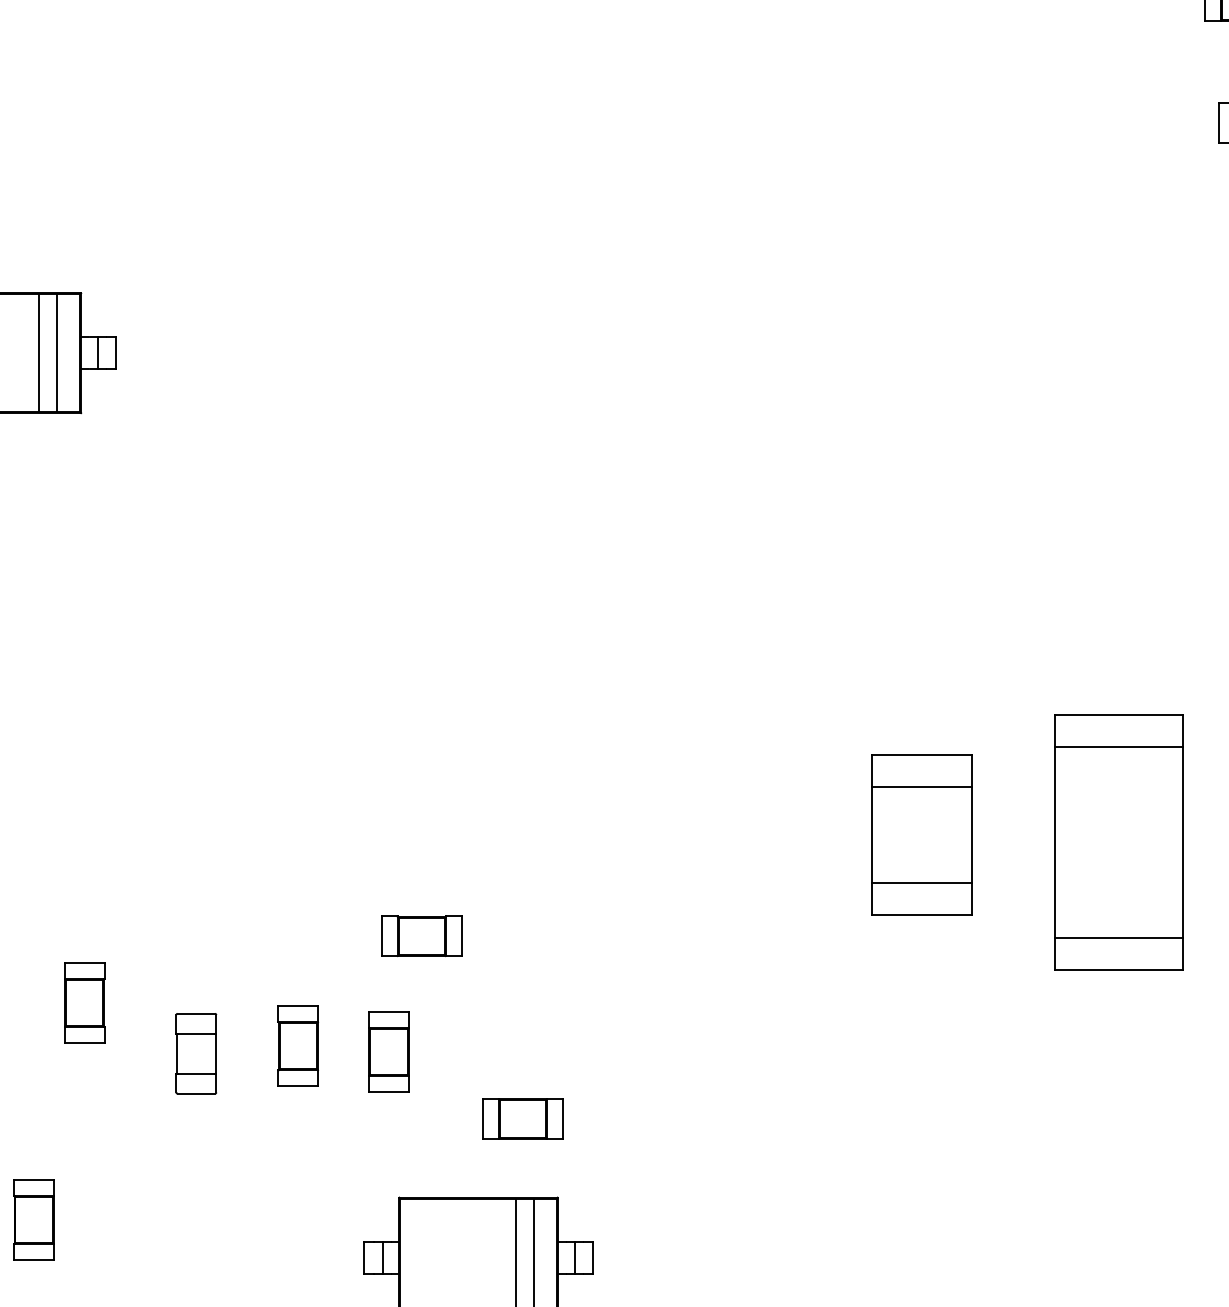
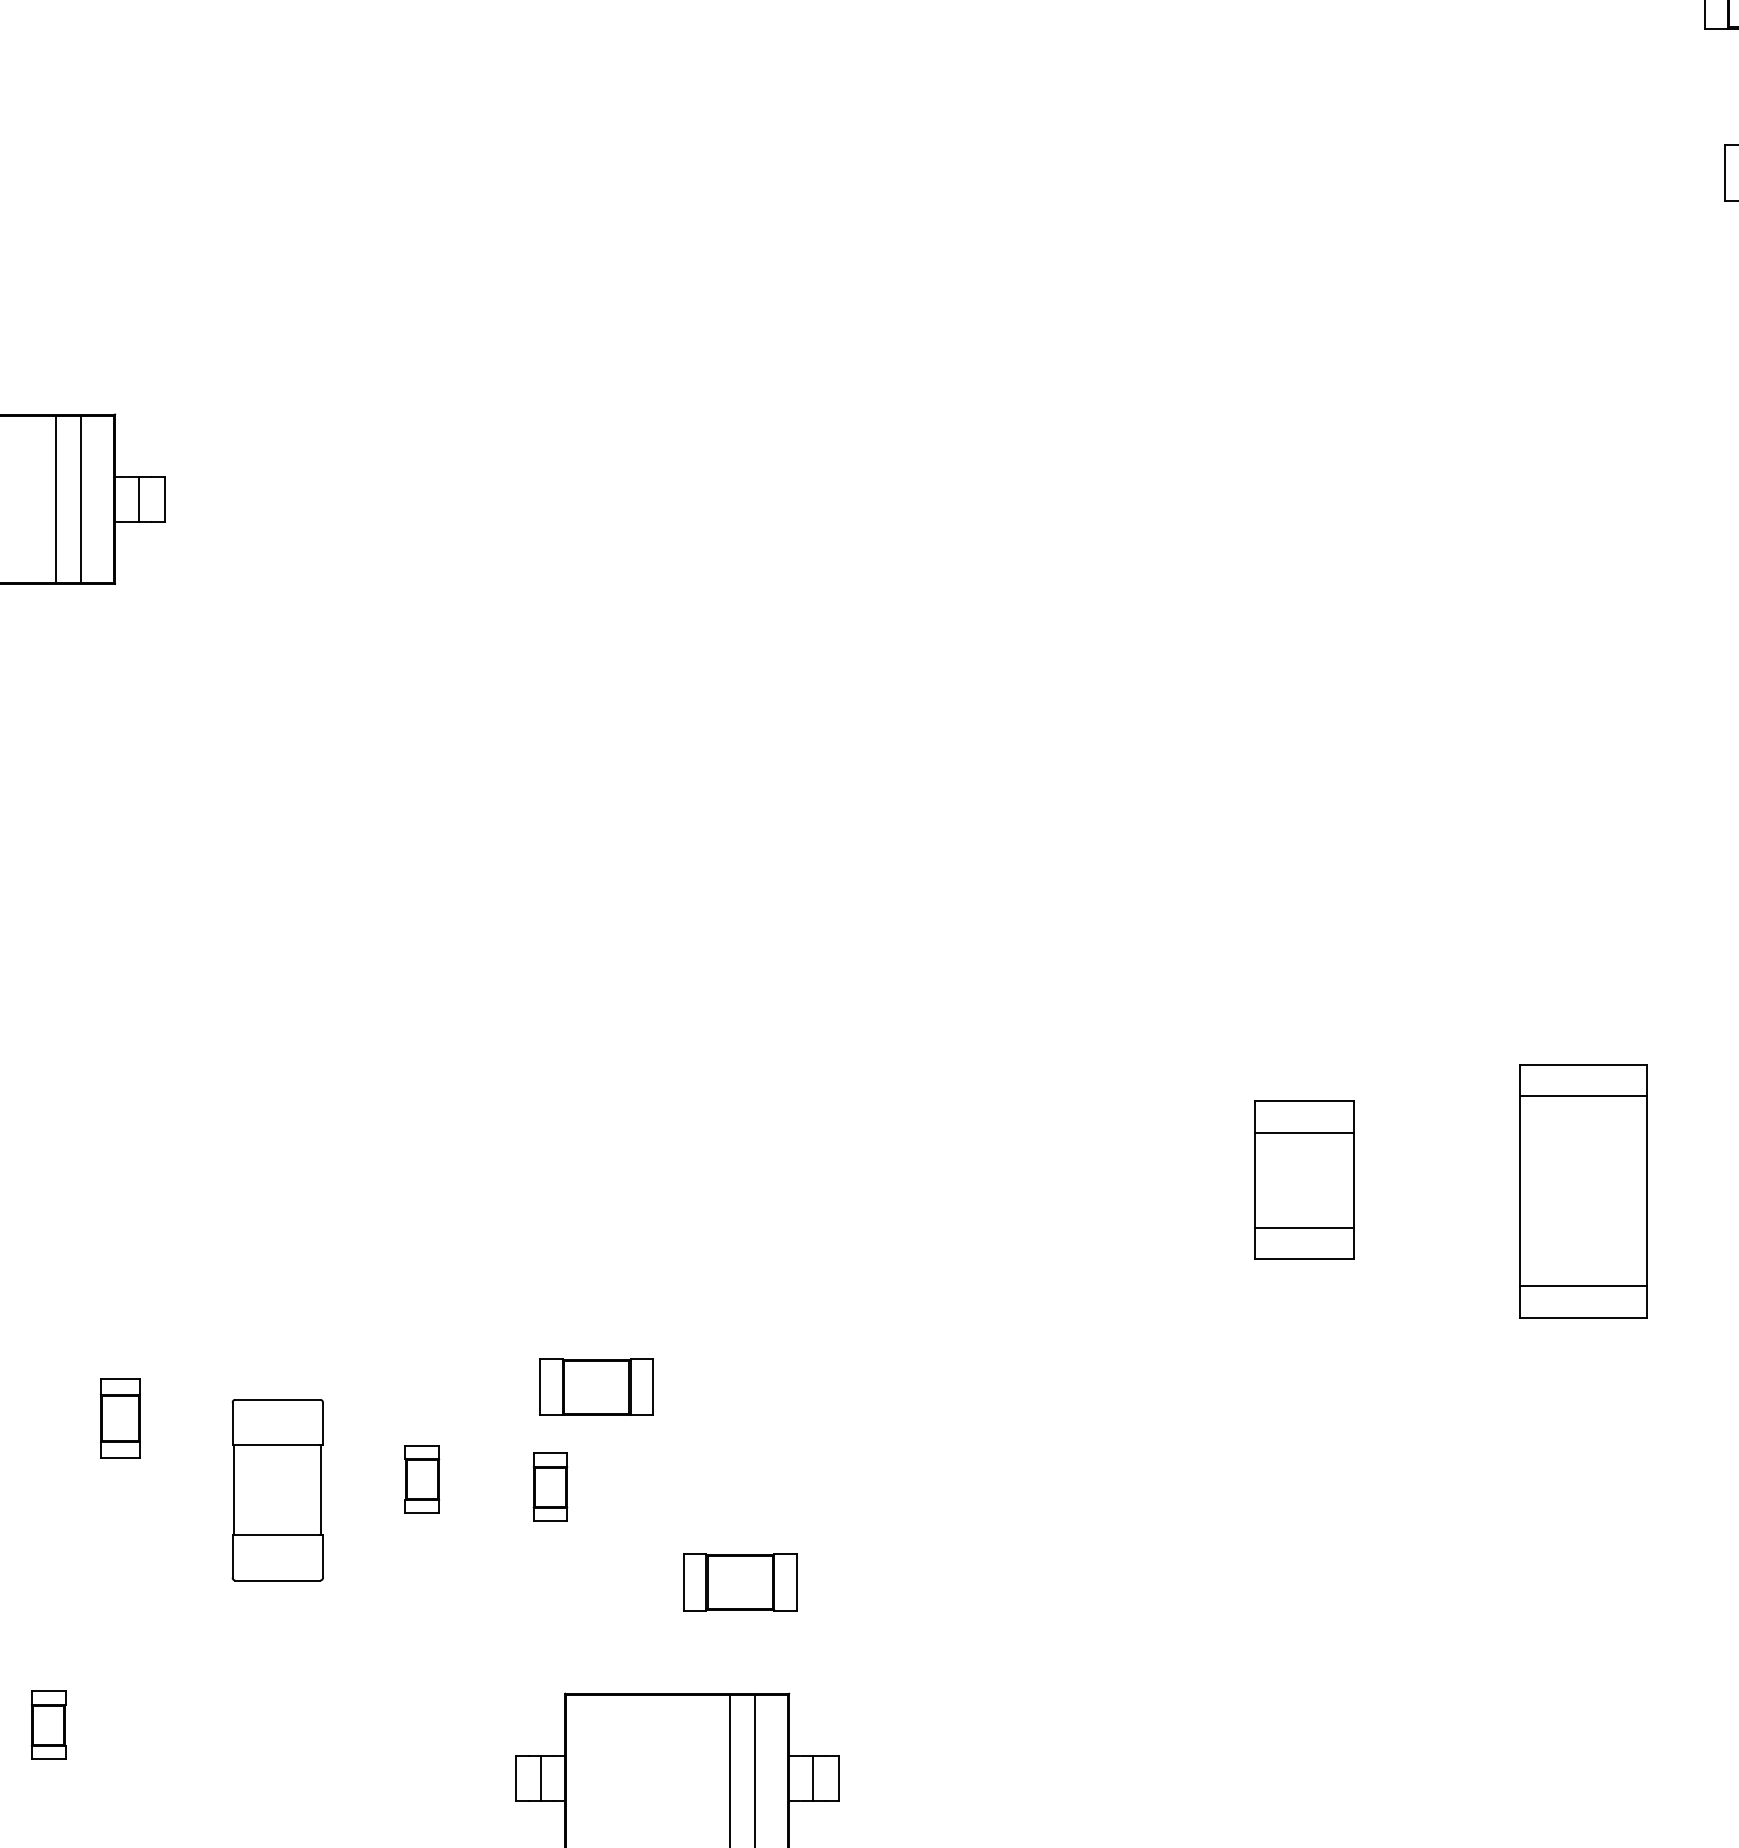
part: (922, 834) -> (1304, 1179), size x0.7
part: (1119, 841) -> (1583, 1190), size x0.7
part: (421, 935) -> (596, 1386), moved
part: (84, 1003) -> (120, 1418), size x0.7
part: (298, 1046) -> (422, 1479), size x0.6
part: (388, 1051) -> (550, 1487), size x0.6
part: (196, 1053) -> (278, 1489), size x1.6
part: (34, 1220) -> (48, 1725), size x0.6

